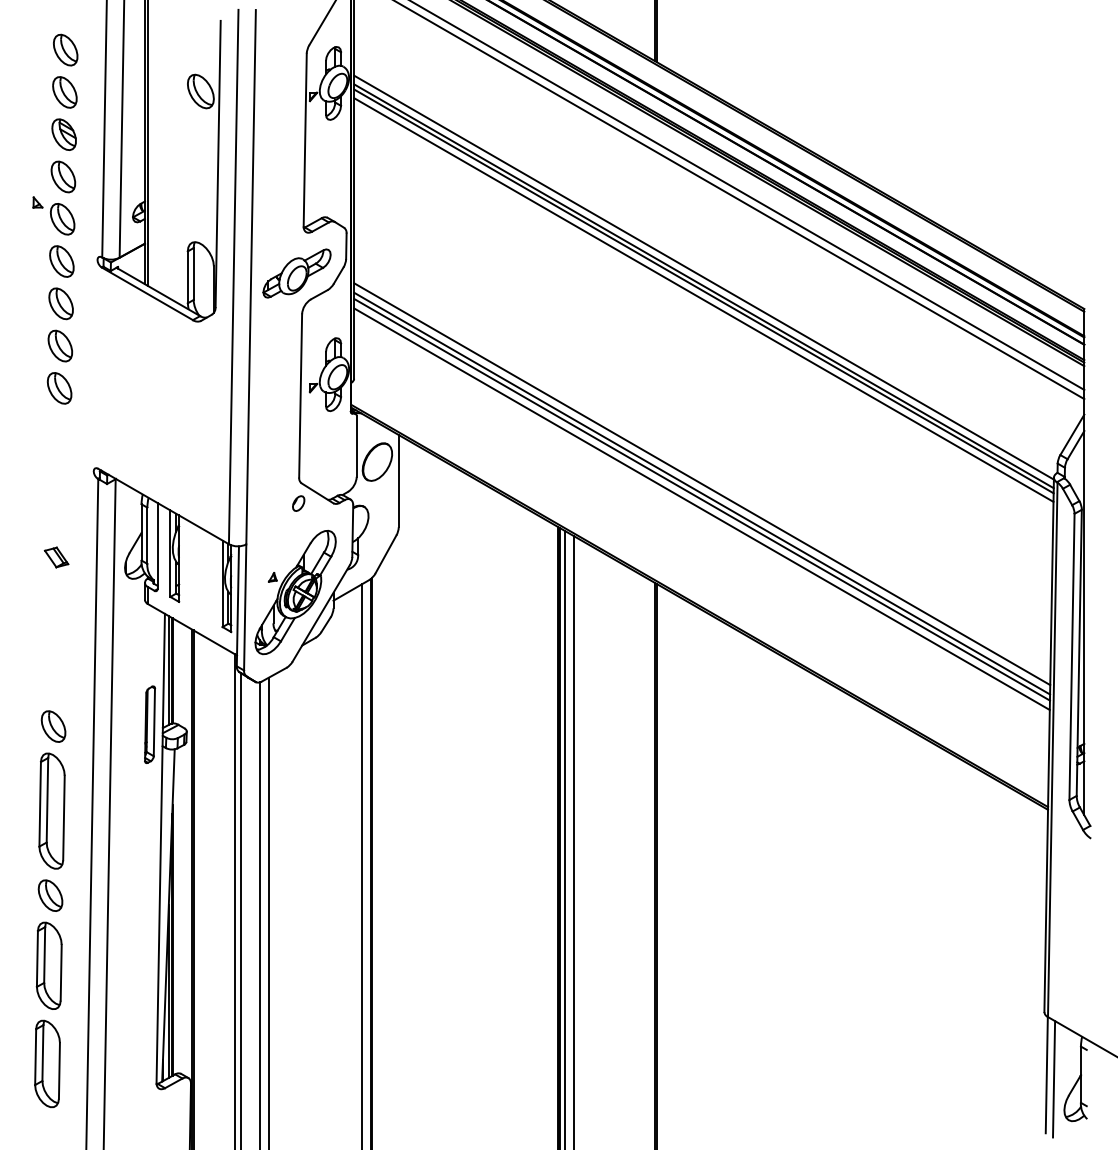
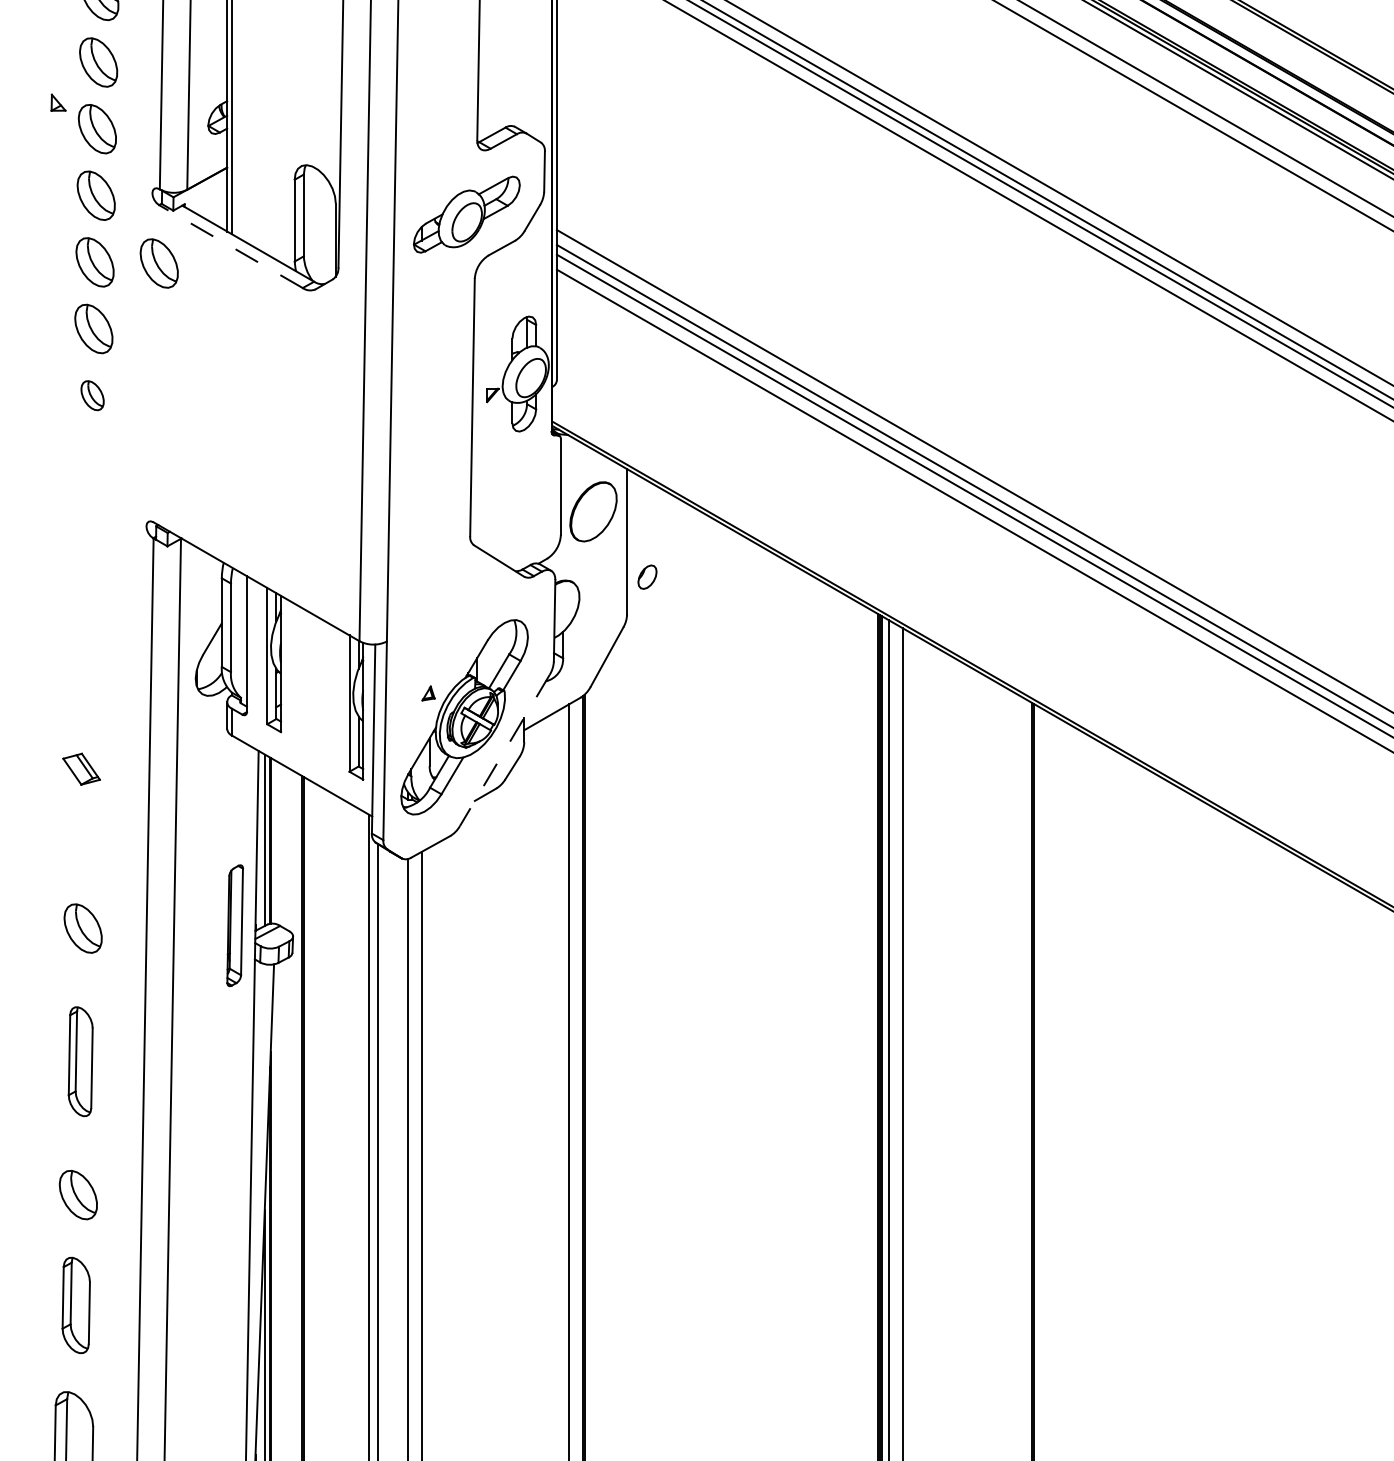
line: (147, 293) -> (231, 246), solid -> dashed
part: (101, 304) -> (158, 263), added
part: (59, 388) -> (92, 395), size x0.6
part: (298, 503) -> (647, 577), moved
part: (56, 557) -> (81, 769), moved
line: (321, 613) -> (505, 750), solid -> dashed
part: (51, 810) -> (79, 1060), size x0.6
part: (48, 965) -> (75, 1305), size x0.7

